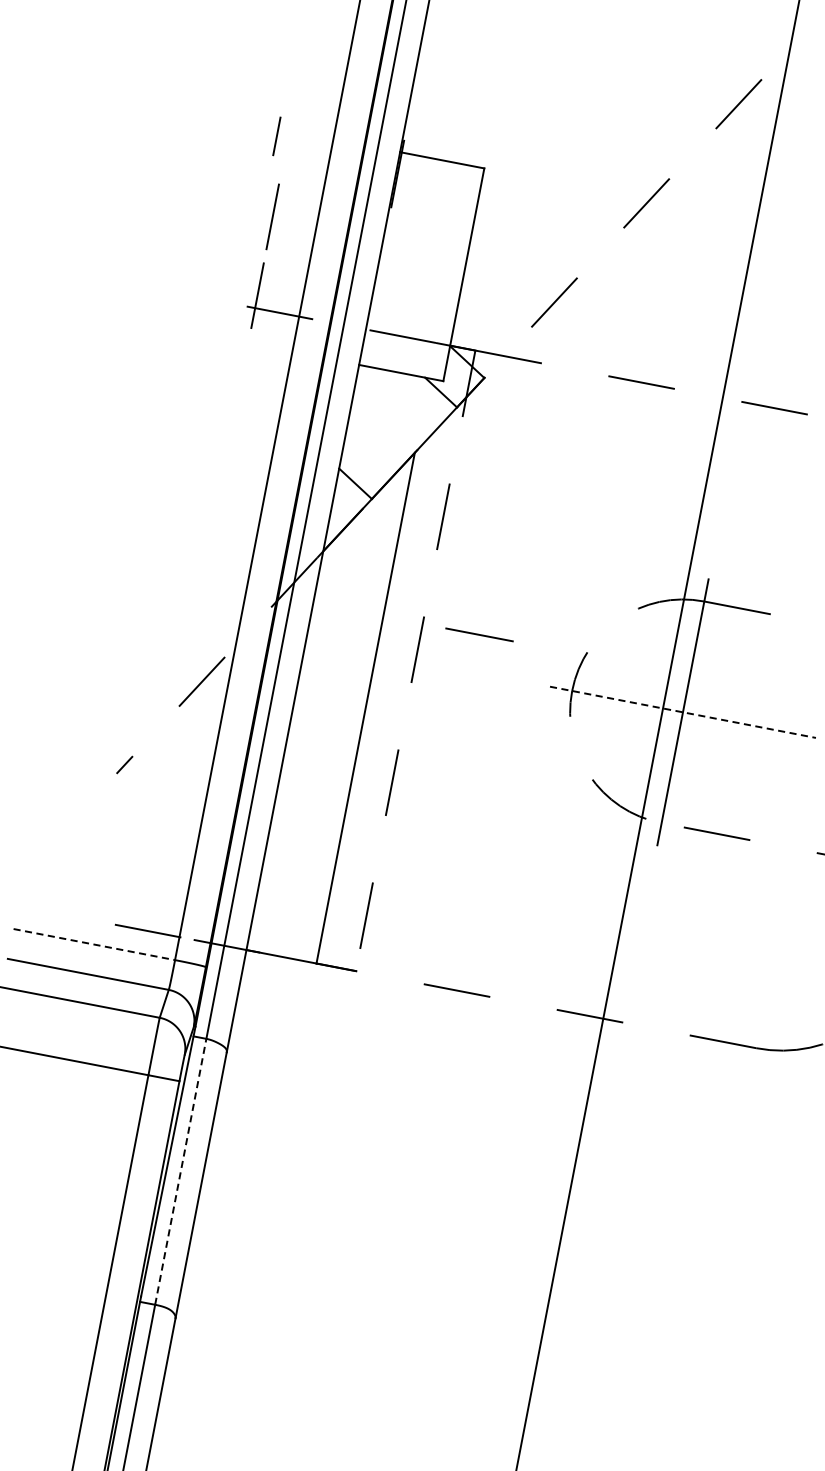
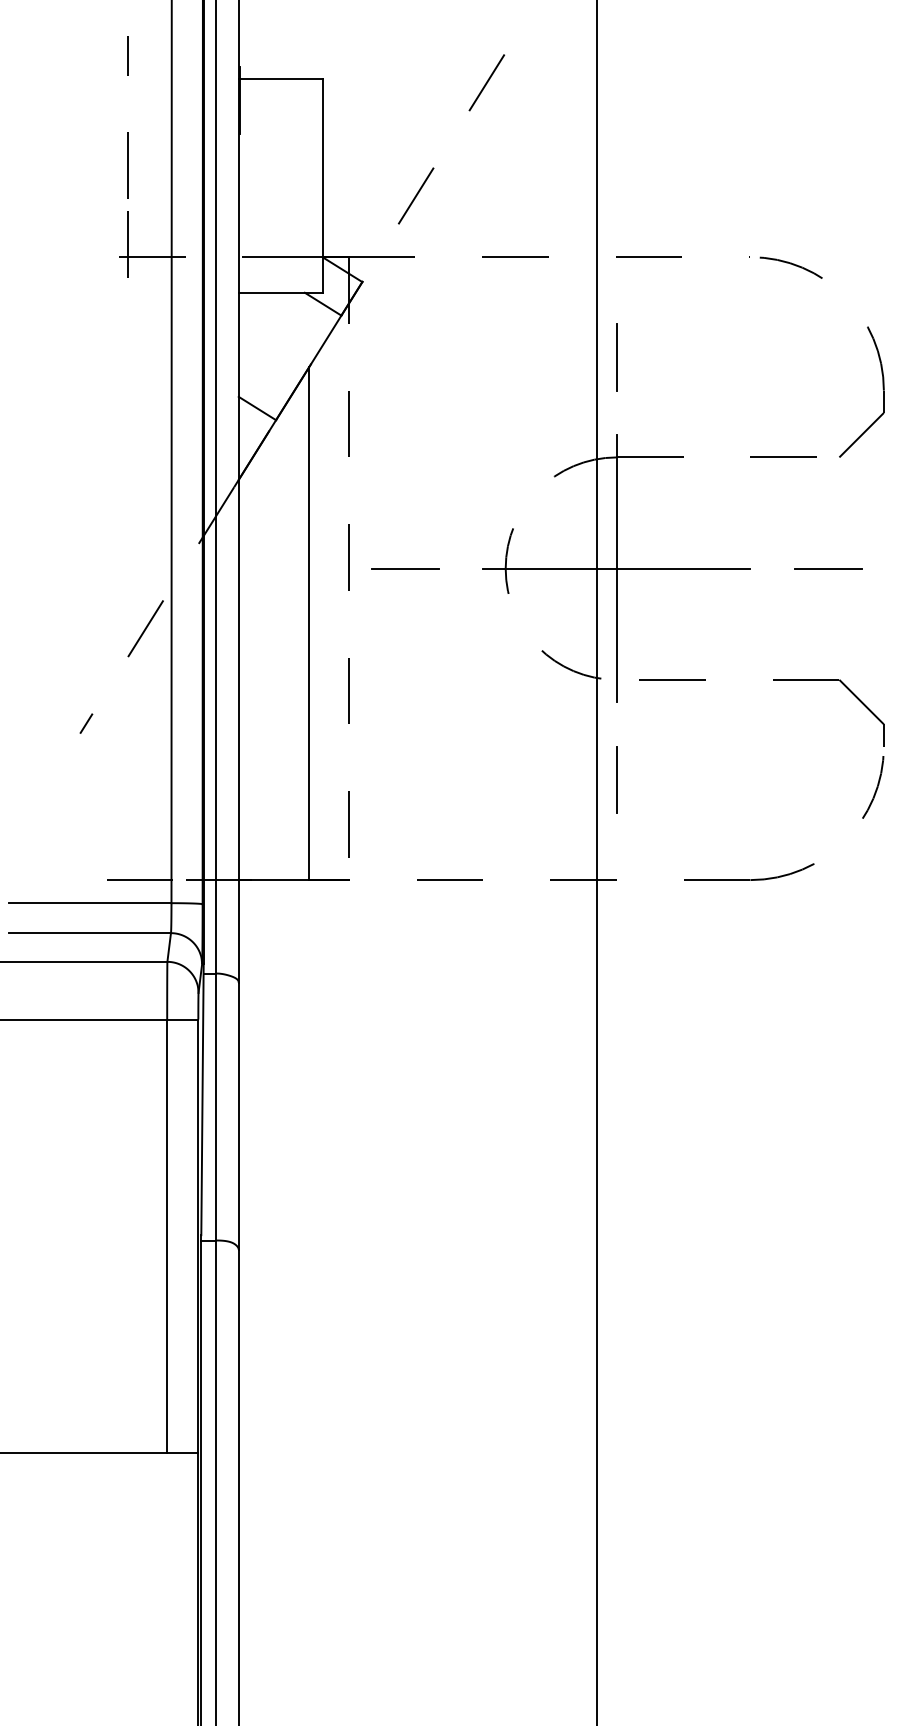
line: (276, 136) -> (127, 55), moved
line: (723, 500) -> (616, 356), added
line: (479, 634) -> (405, 568), moved
line: (683, 712) -> (617, 568), dashed -> solid
line: (642, 922) -> (616, 779), added
line: (94, 944) -> (90, 903), dashed -> solid
line: (180, 1171) -> (216, 1106), dashed -> solid

